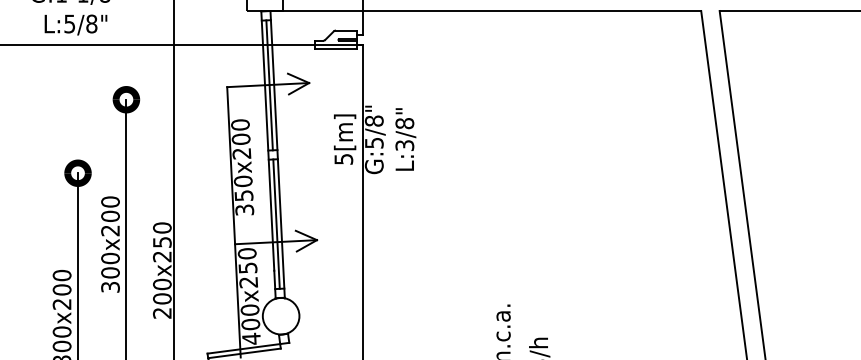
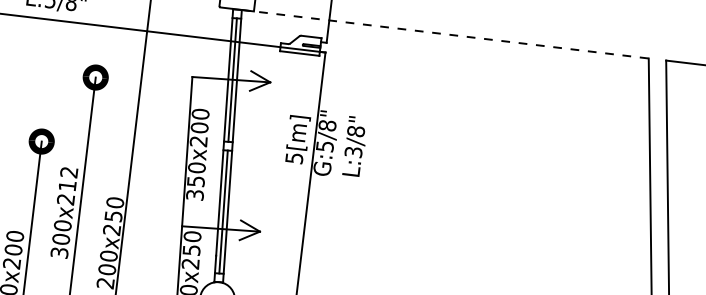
line: (486, 11) -> (445, 34), solid -> dashed
text: (110, 208) -> (68, 178), 300x200 -> 300x212

